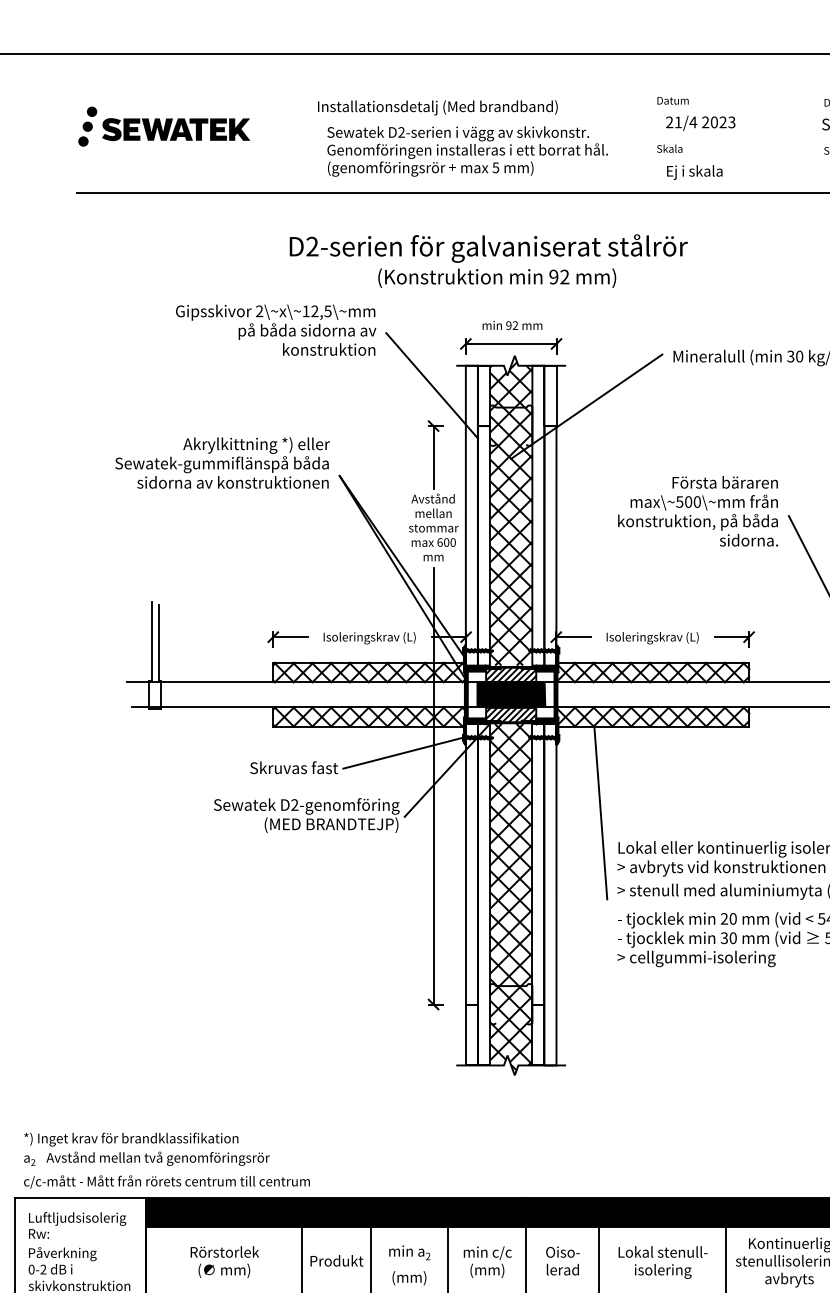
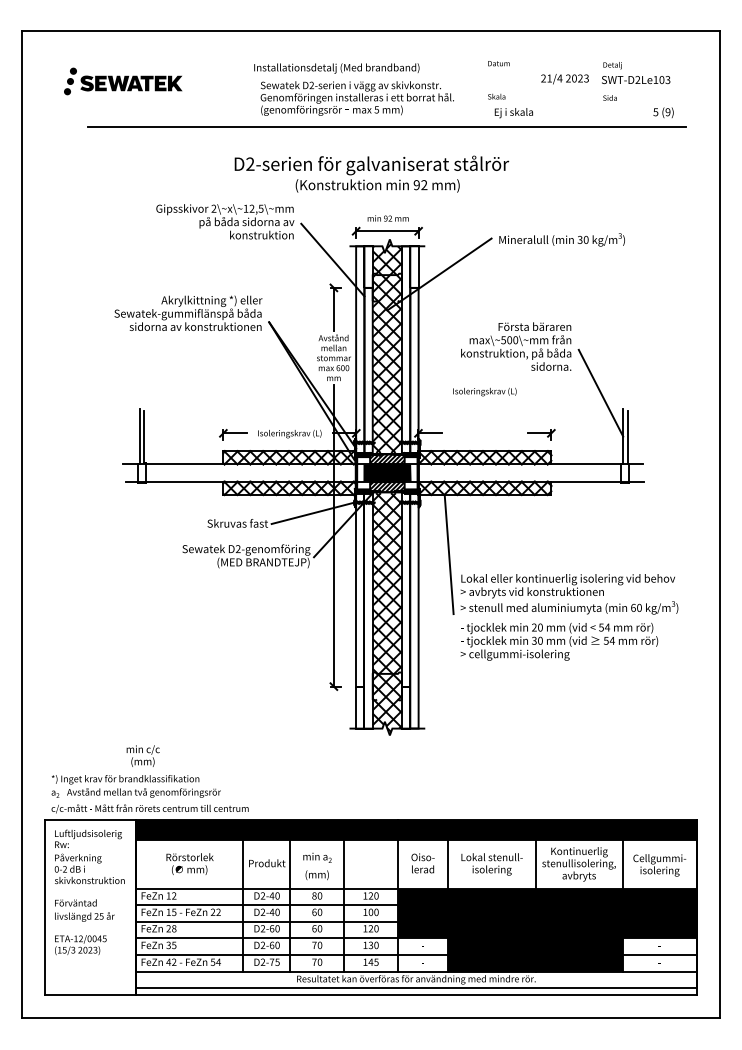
text: (699, 123) -> (564, 79), moved
part: (164, 126) -> (123, 81), moved
text: (652, 637) -> (484, 391), moved
text: (486, 1261) -> (142, 755), moved

